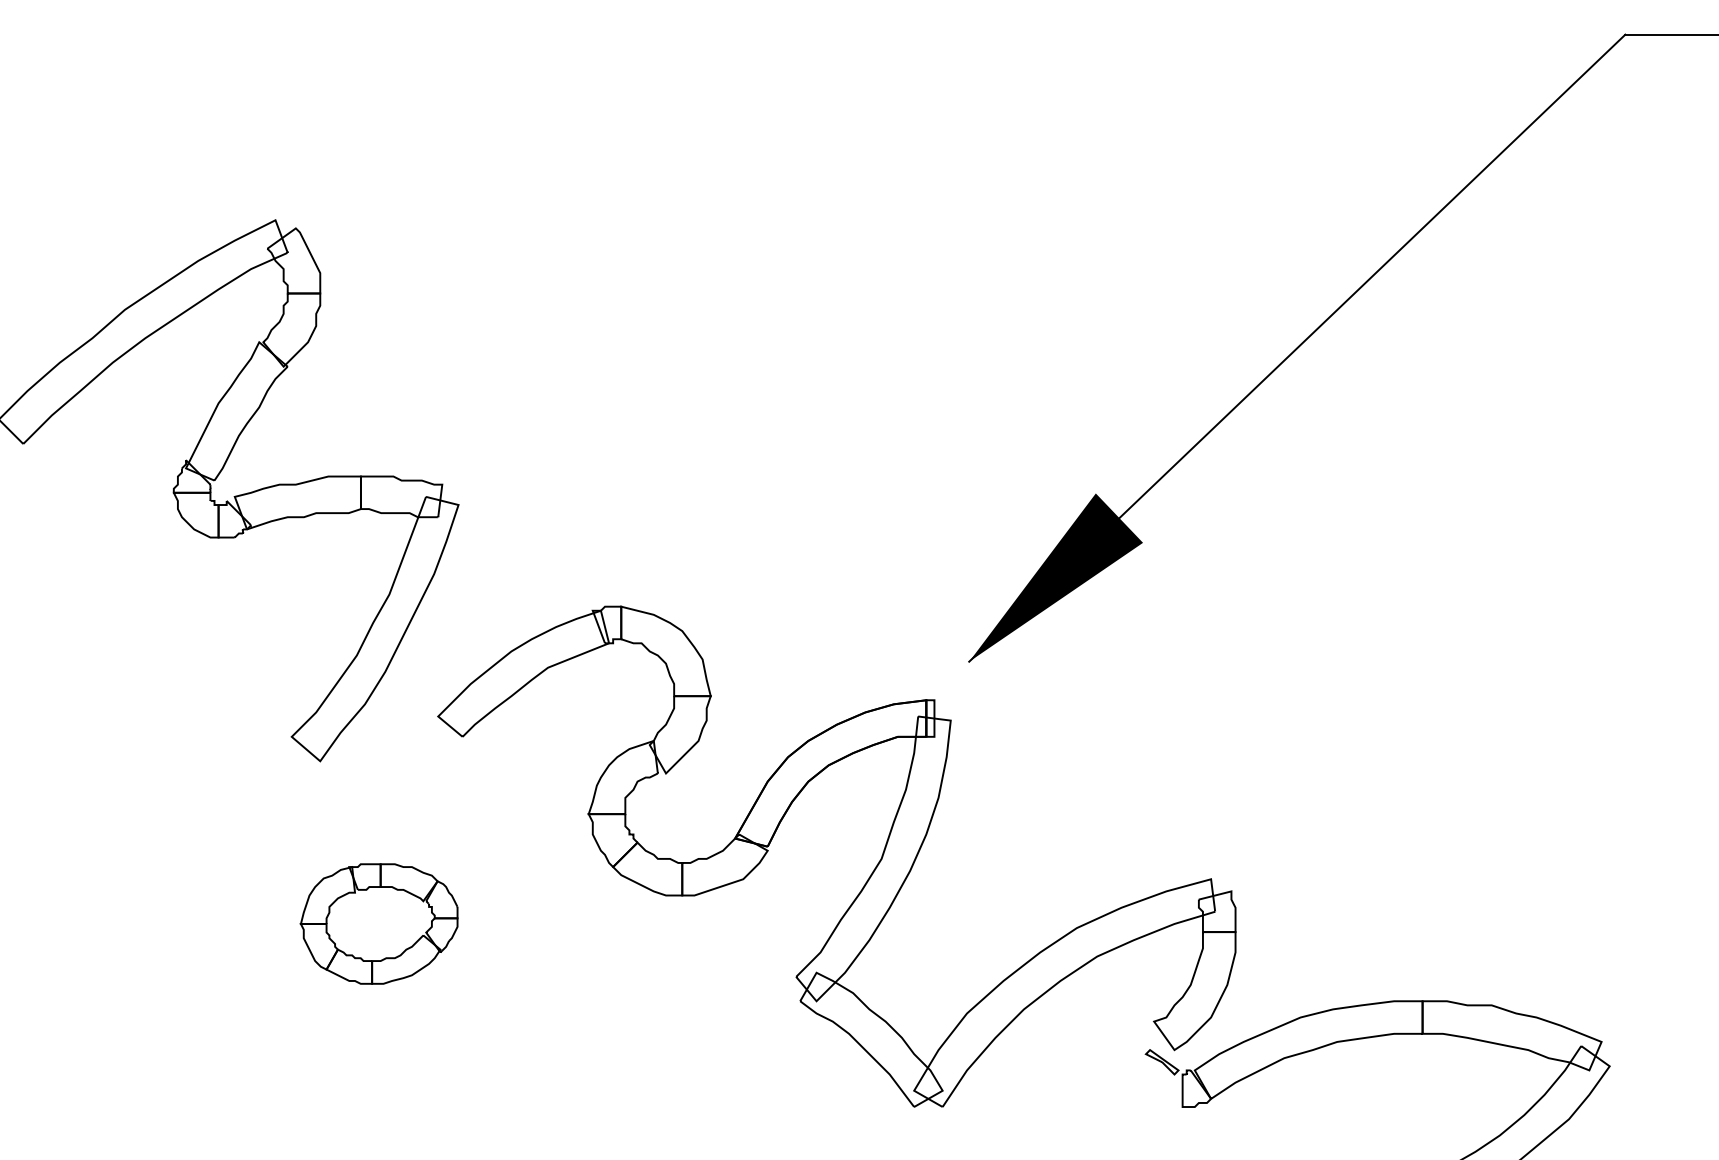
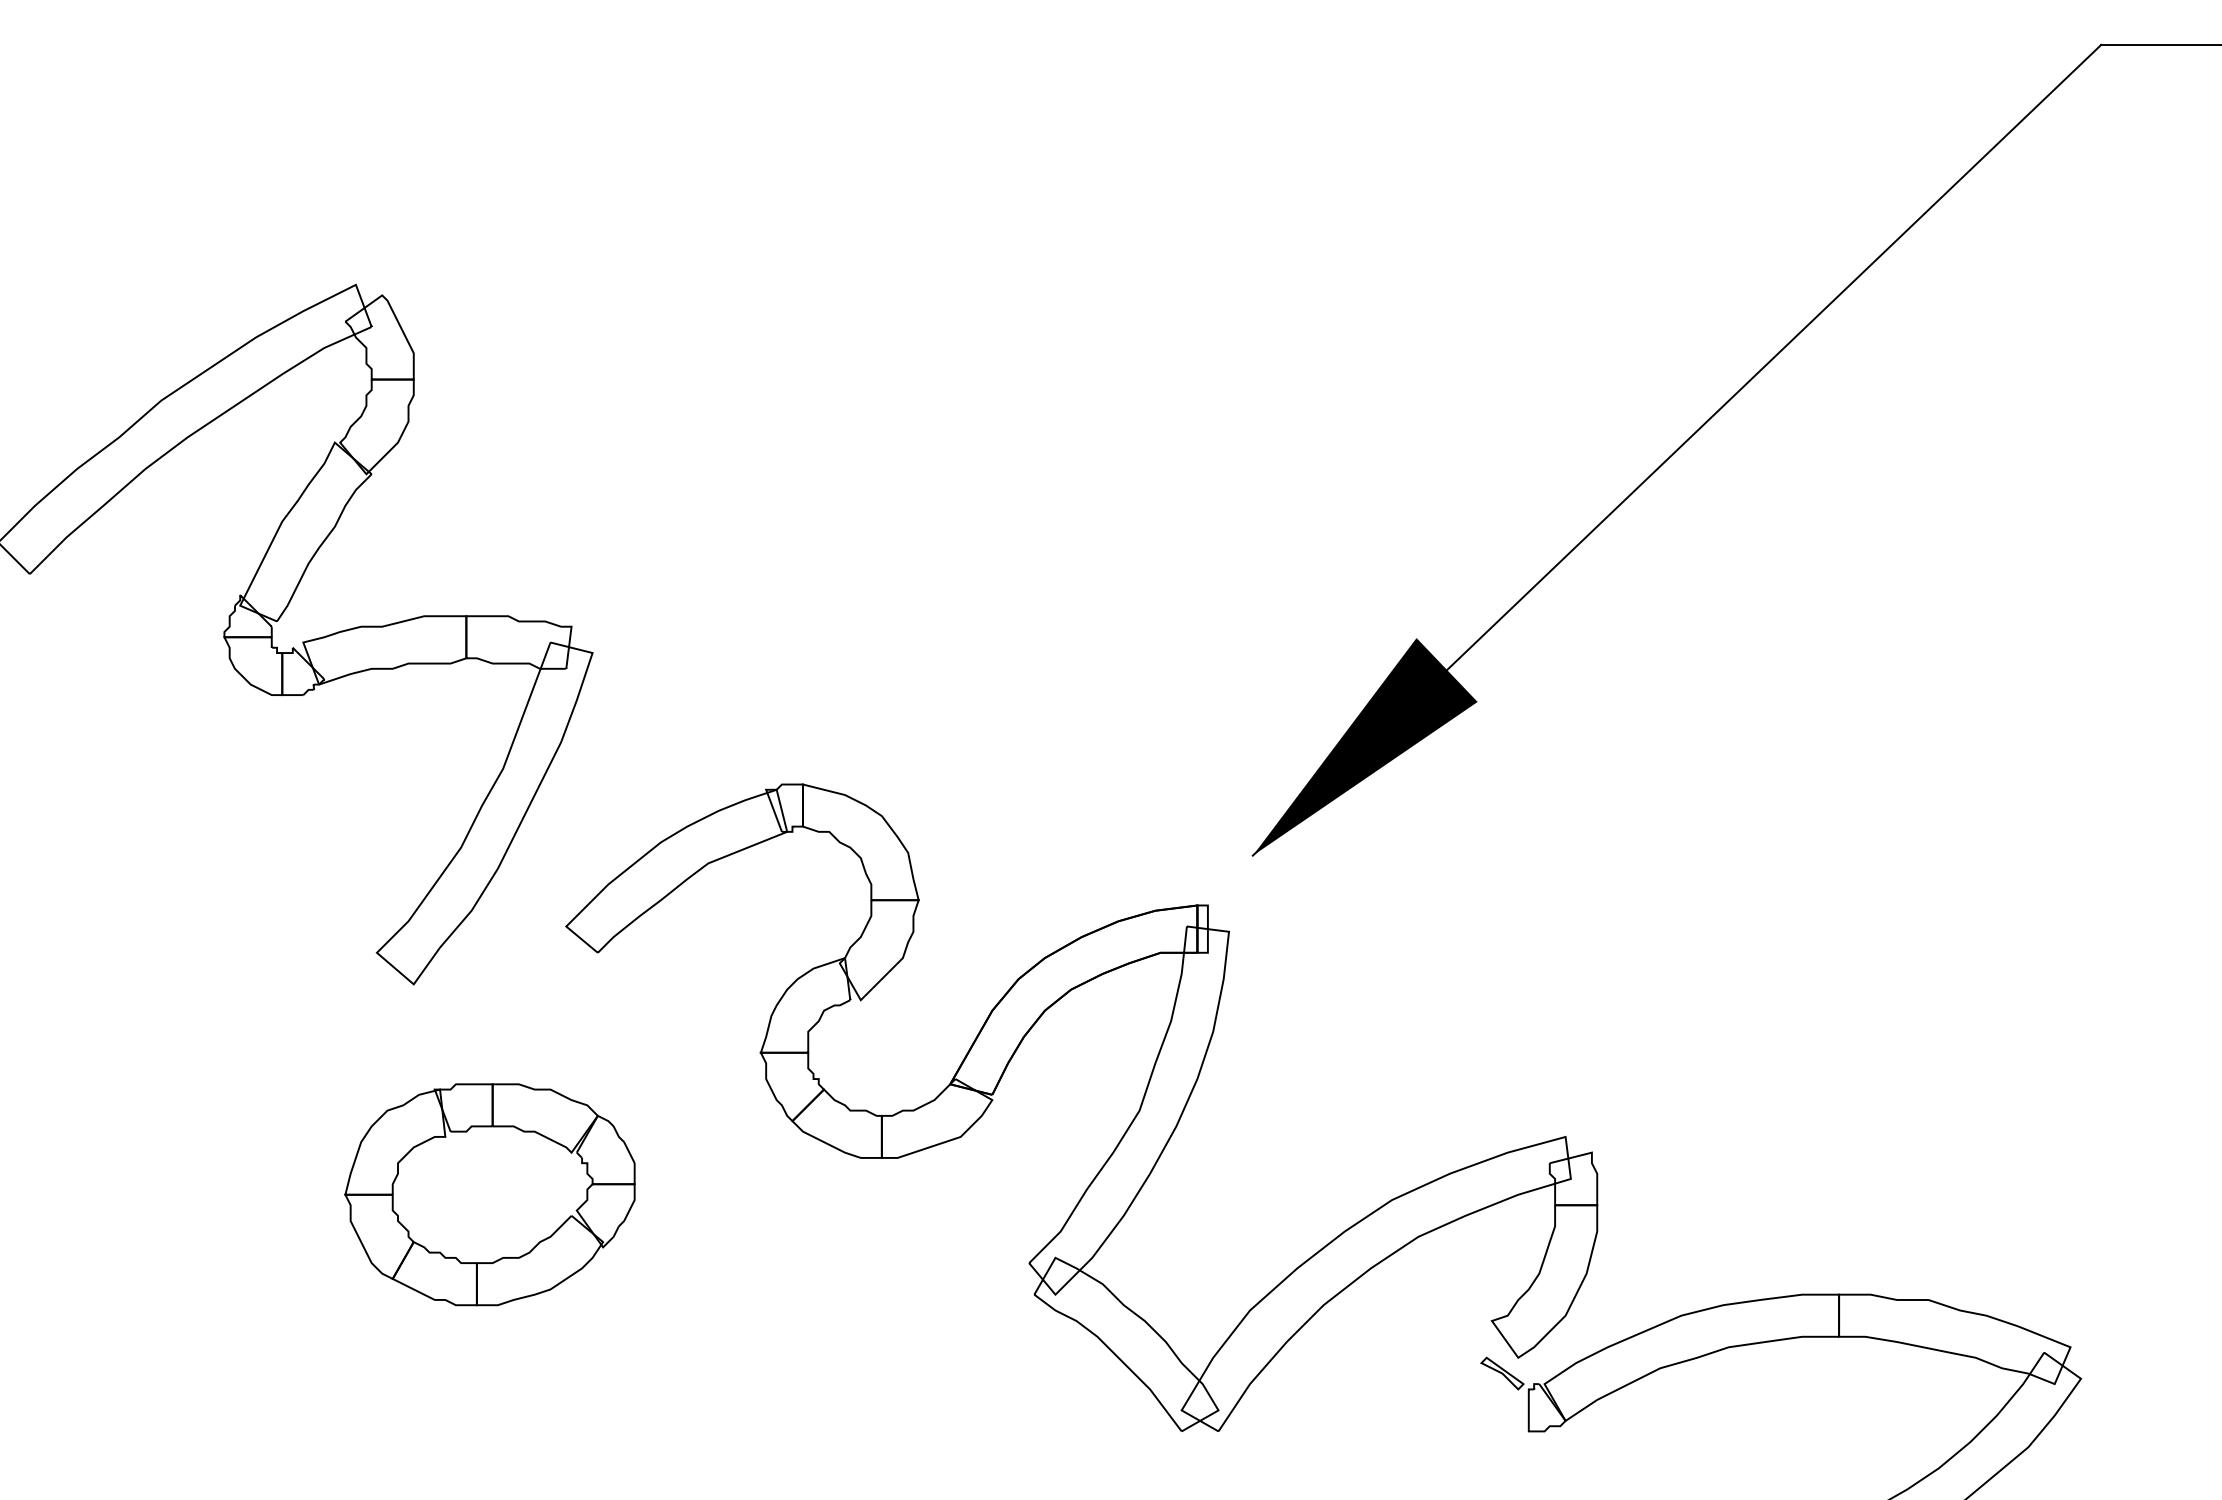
part: (378, 923) -> (489, 1194), size x1.43

